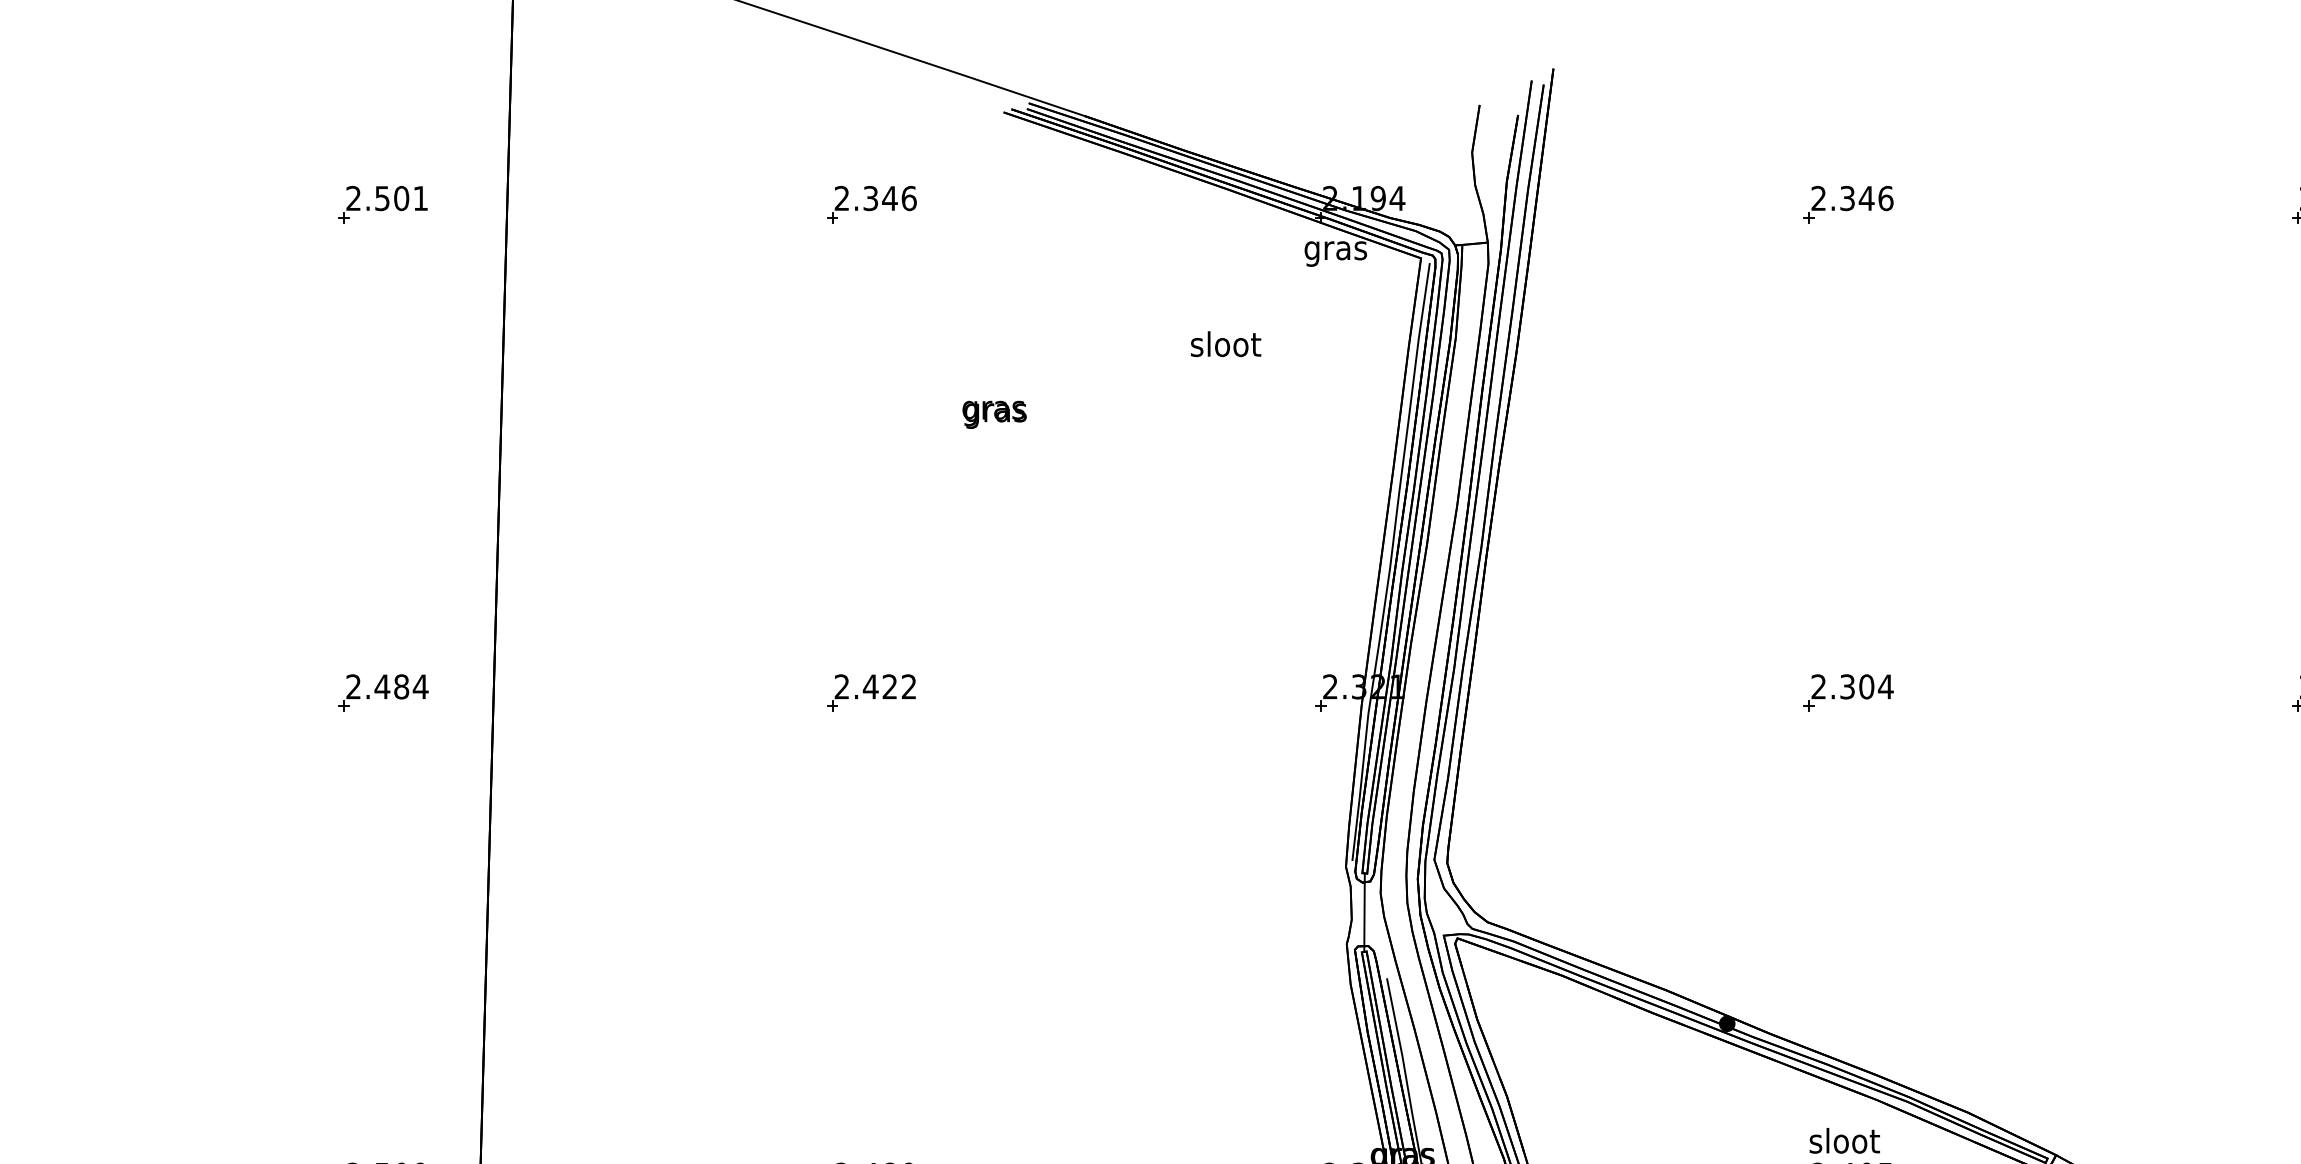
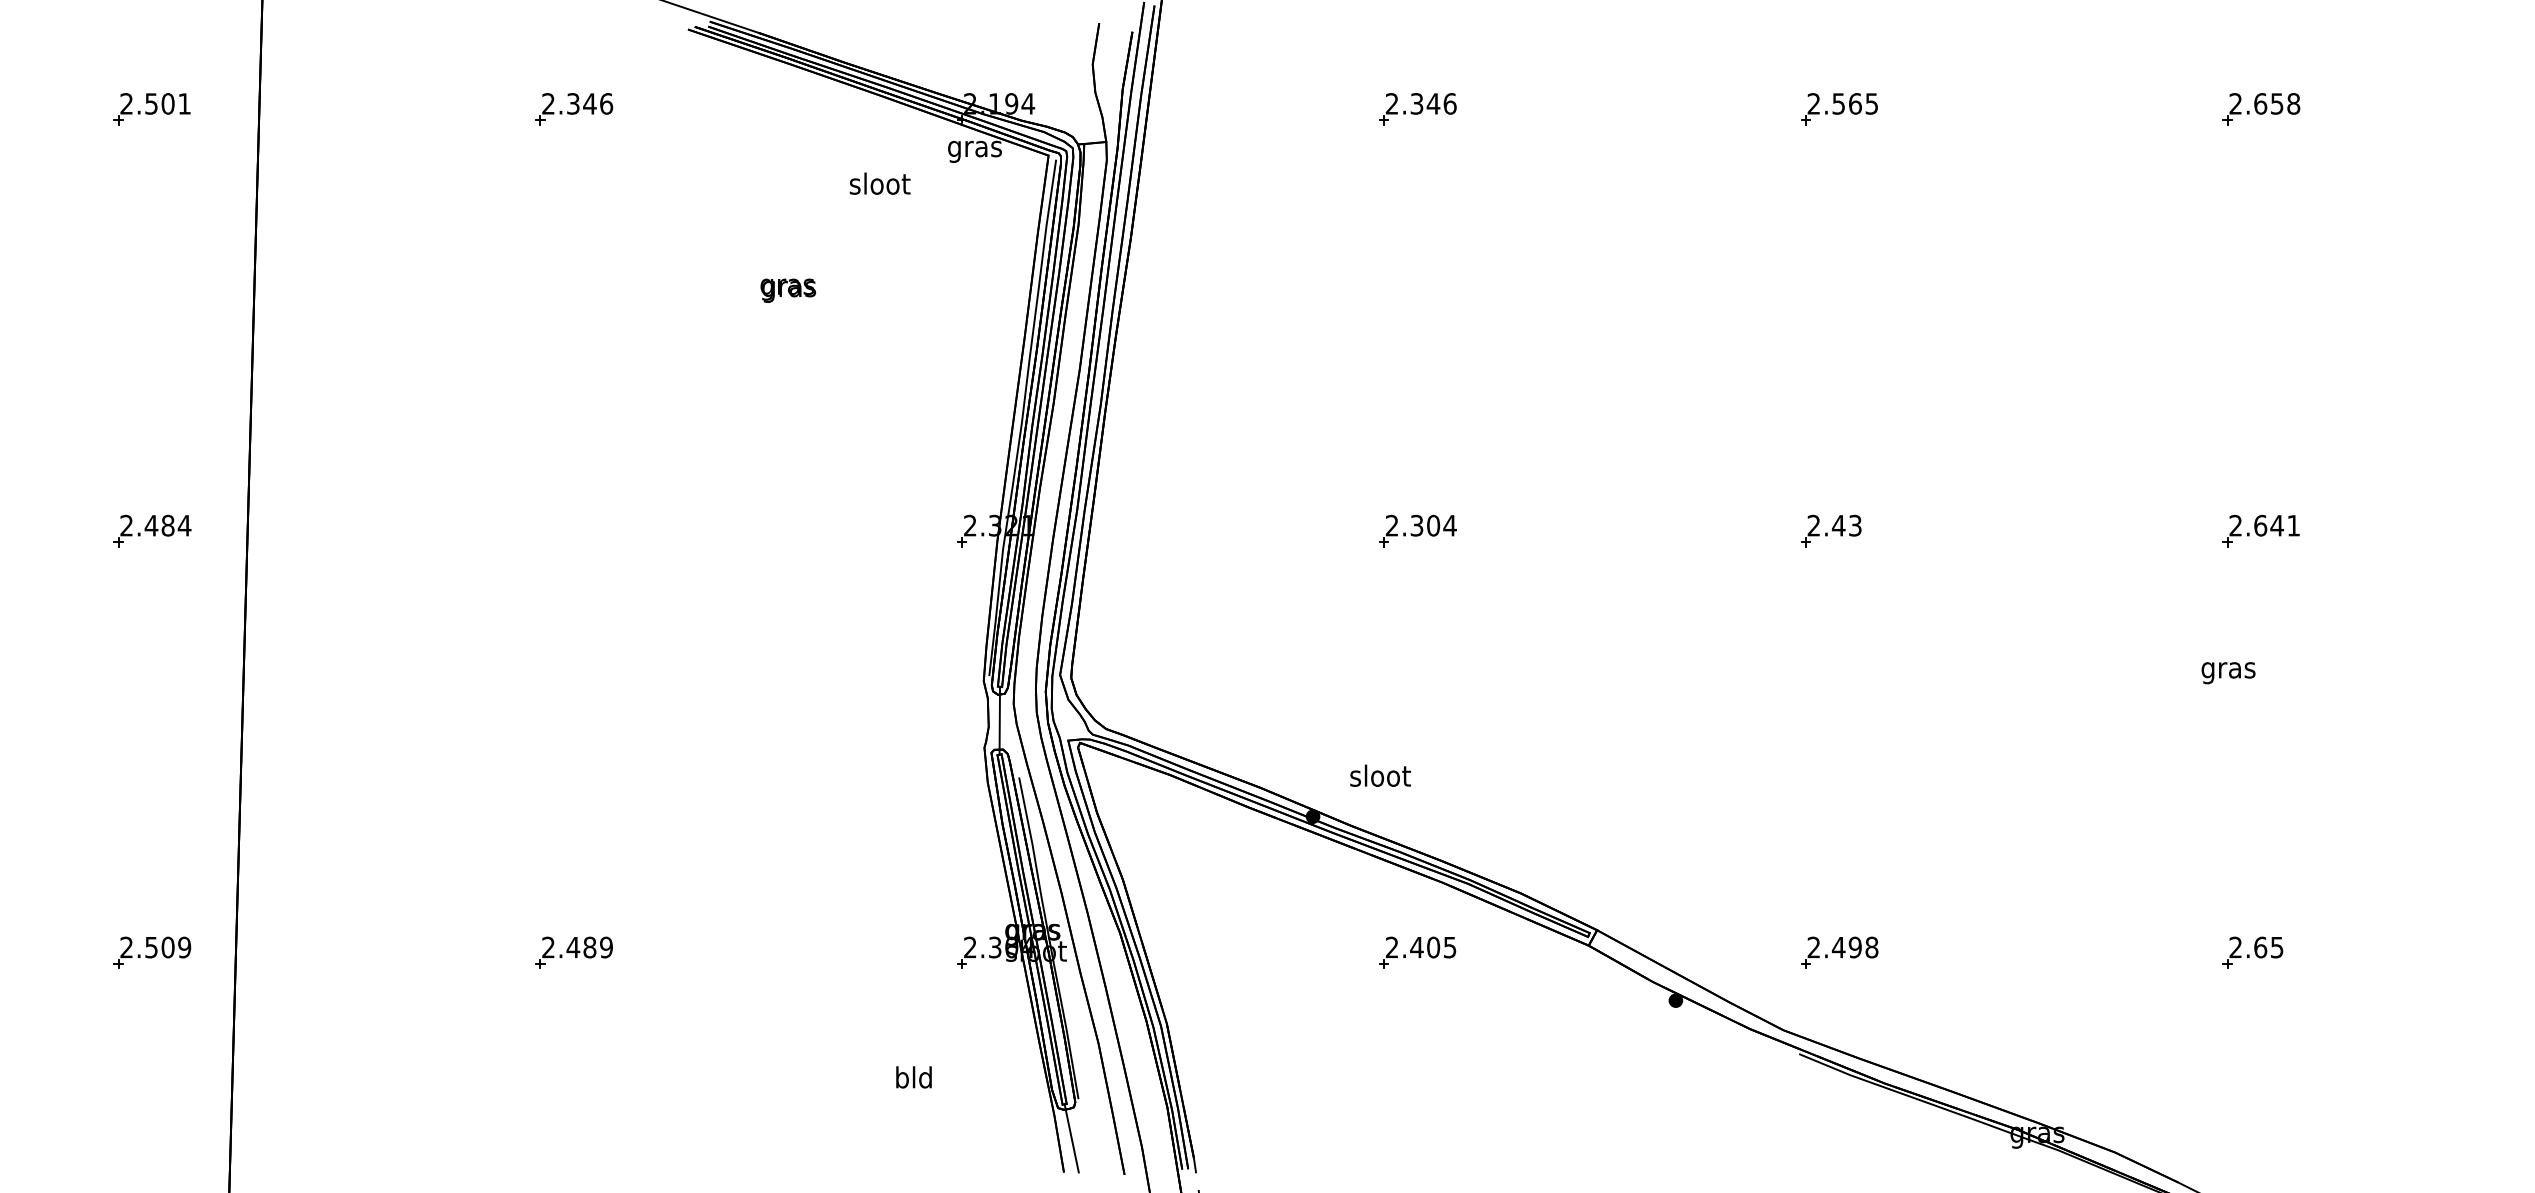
text: (1225, 343) -> (879, 183), moved
text: (994, 414) -> (788, 290), moved
part: (870, 692) -> (573, 530), removed
text: (1844, 1140) -> (1380, 775), moved

